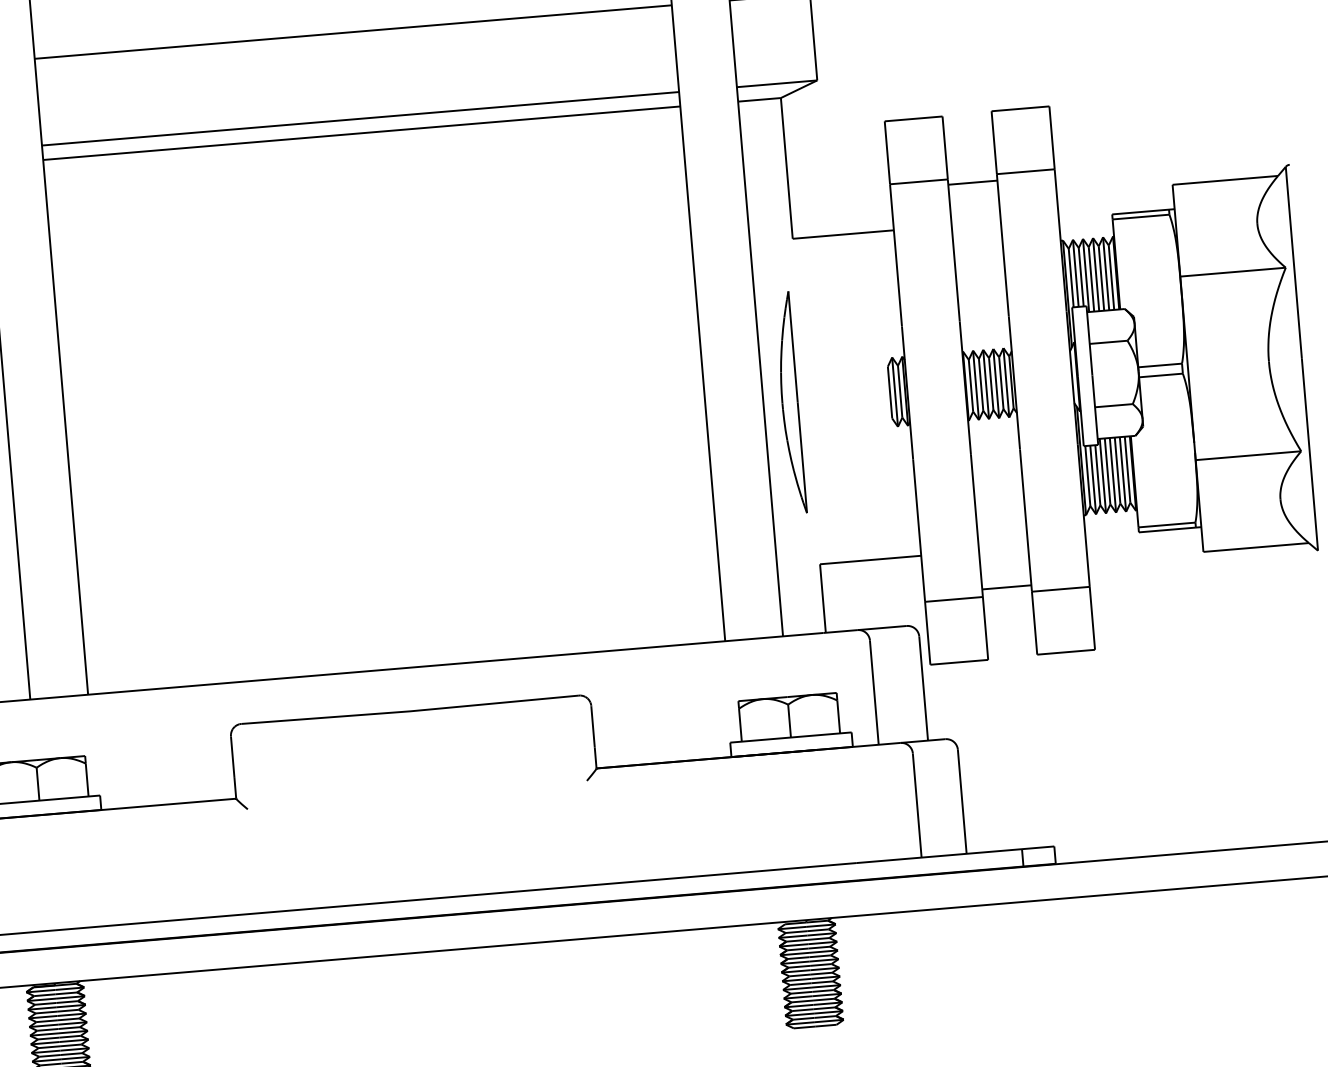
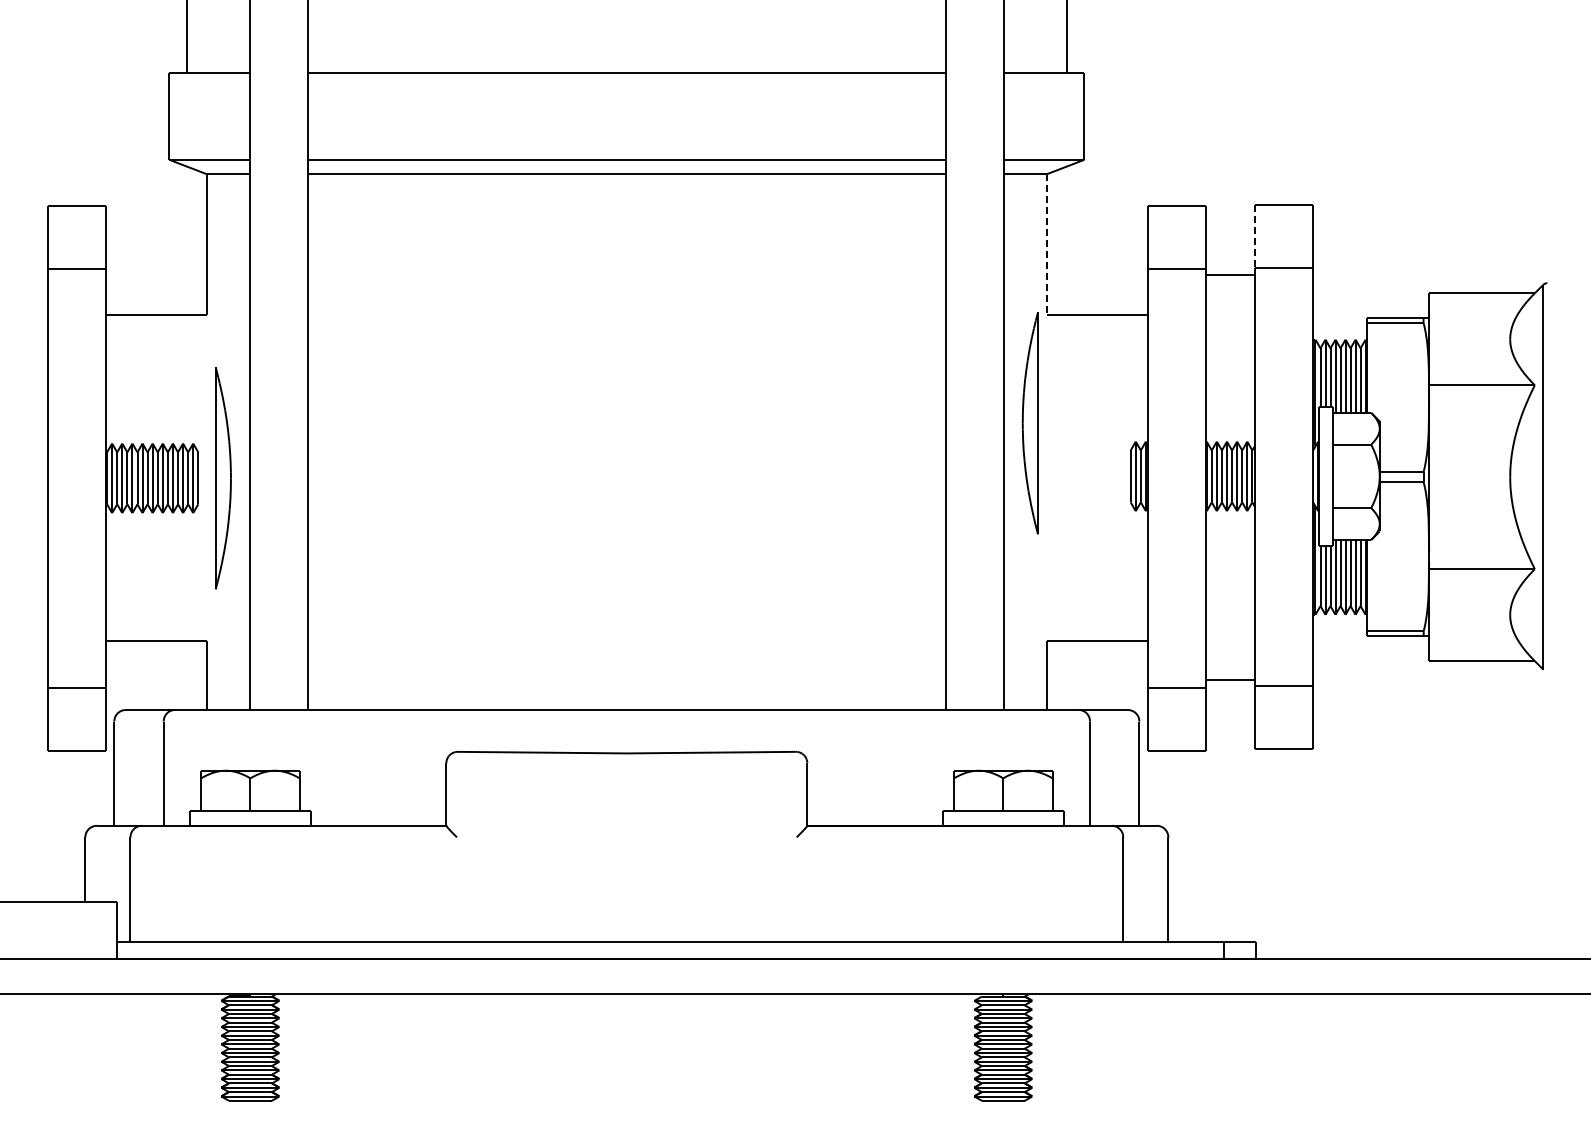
line: (994, 142) -> (1255, 236), solid -> dashed
line: (786, 168) -> (1046, 244), solid -> dashed
part: (789, 403) -> (1029, 423), moved

